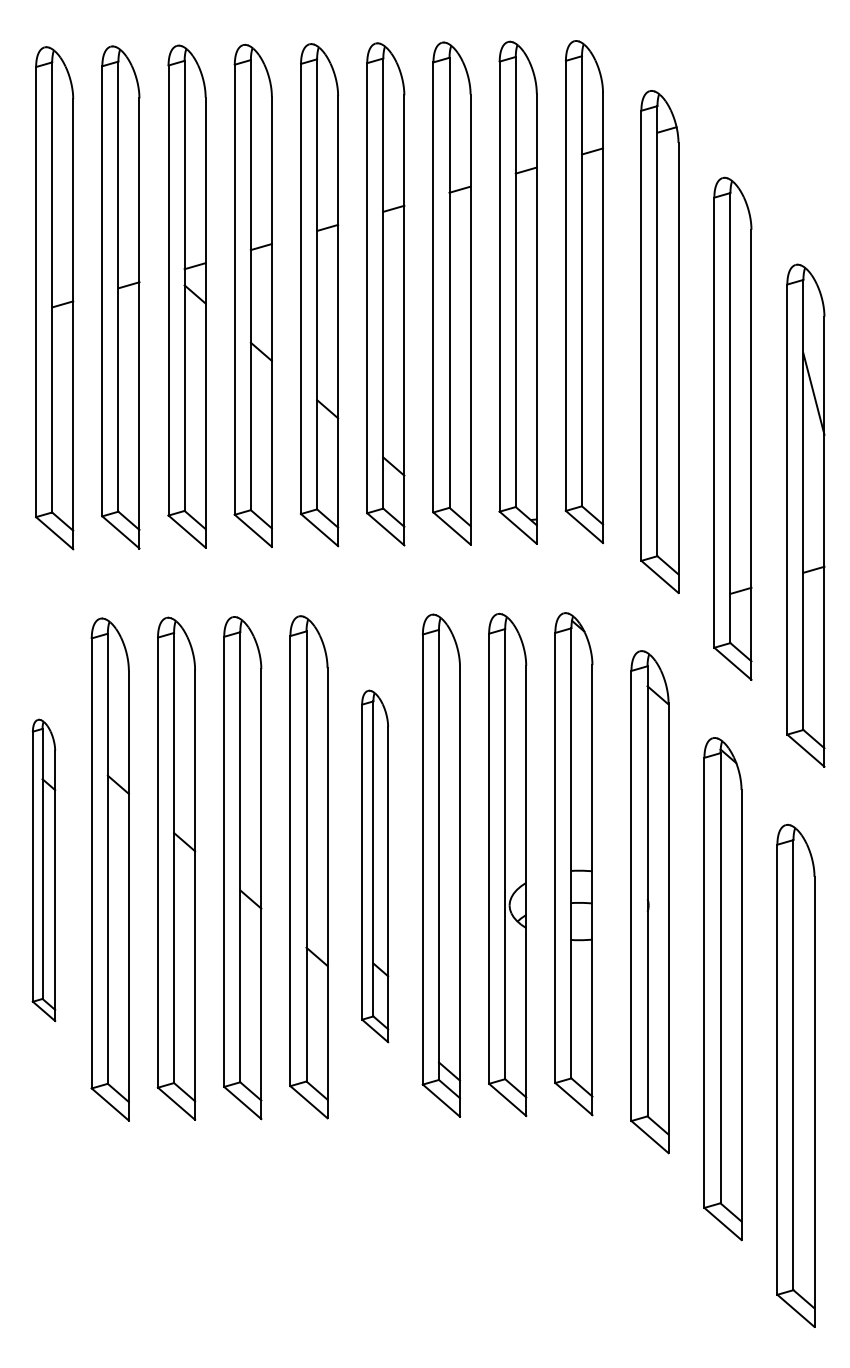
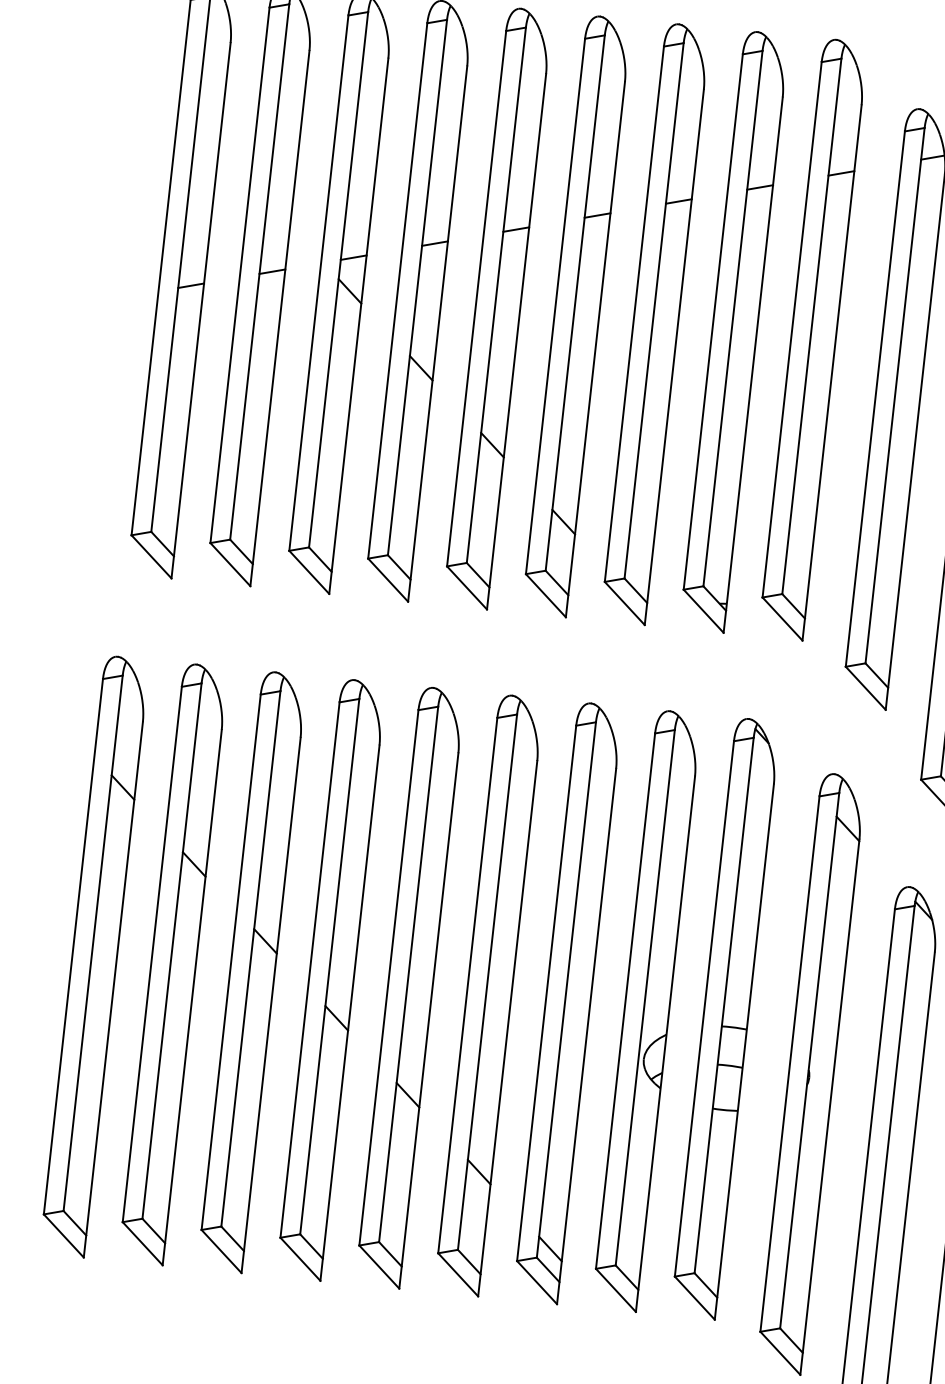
part: (374, 866) -> (488, 995), size x1.43
part: (43, 870) -> (93, 956), size x1.67

